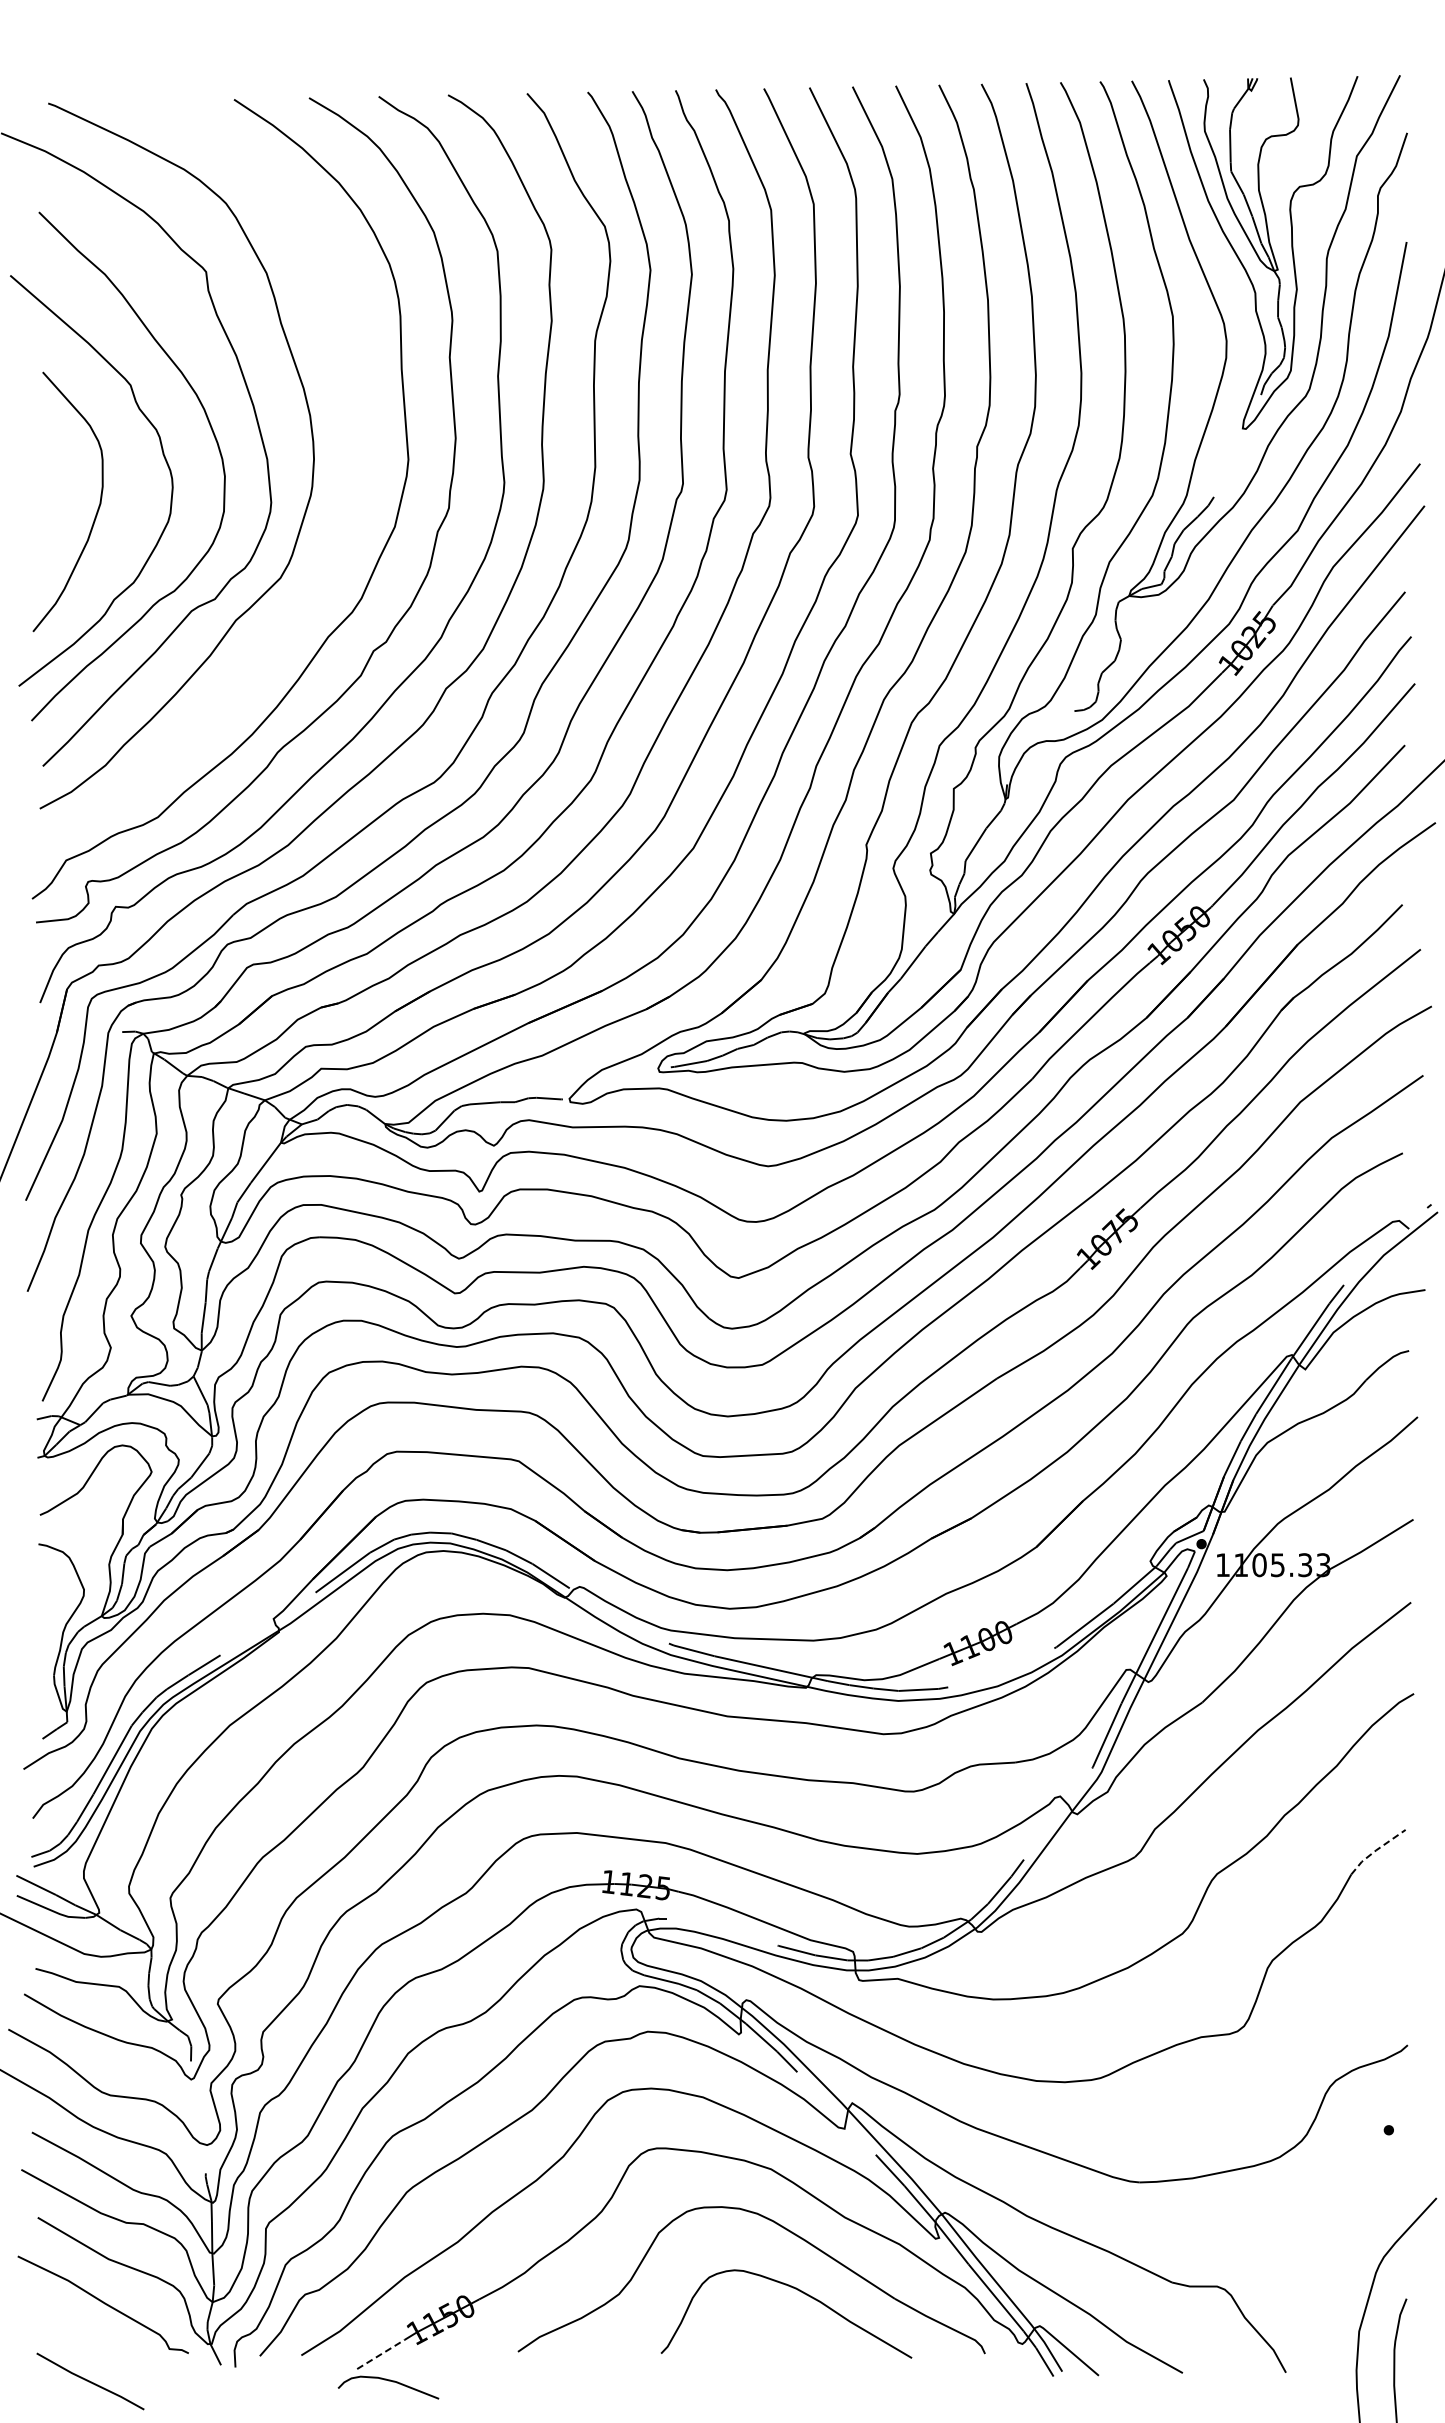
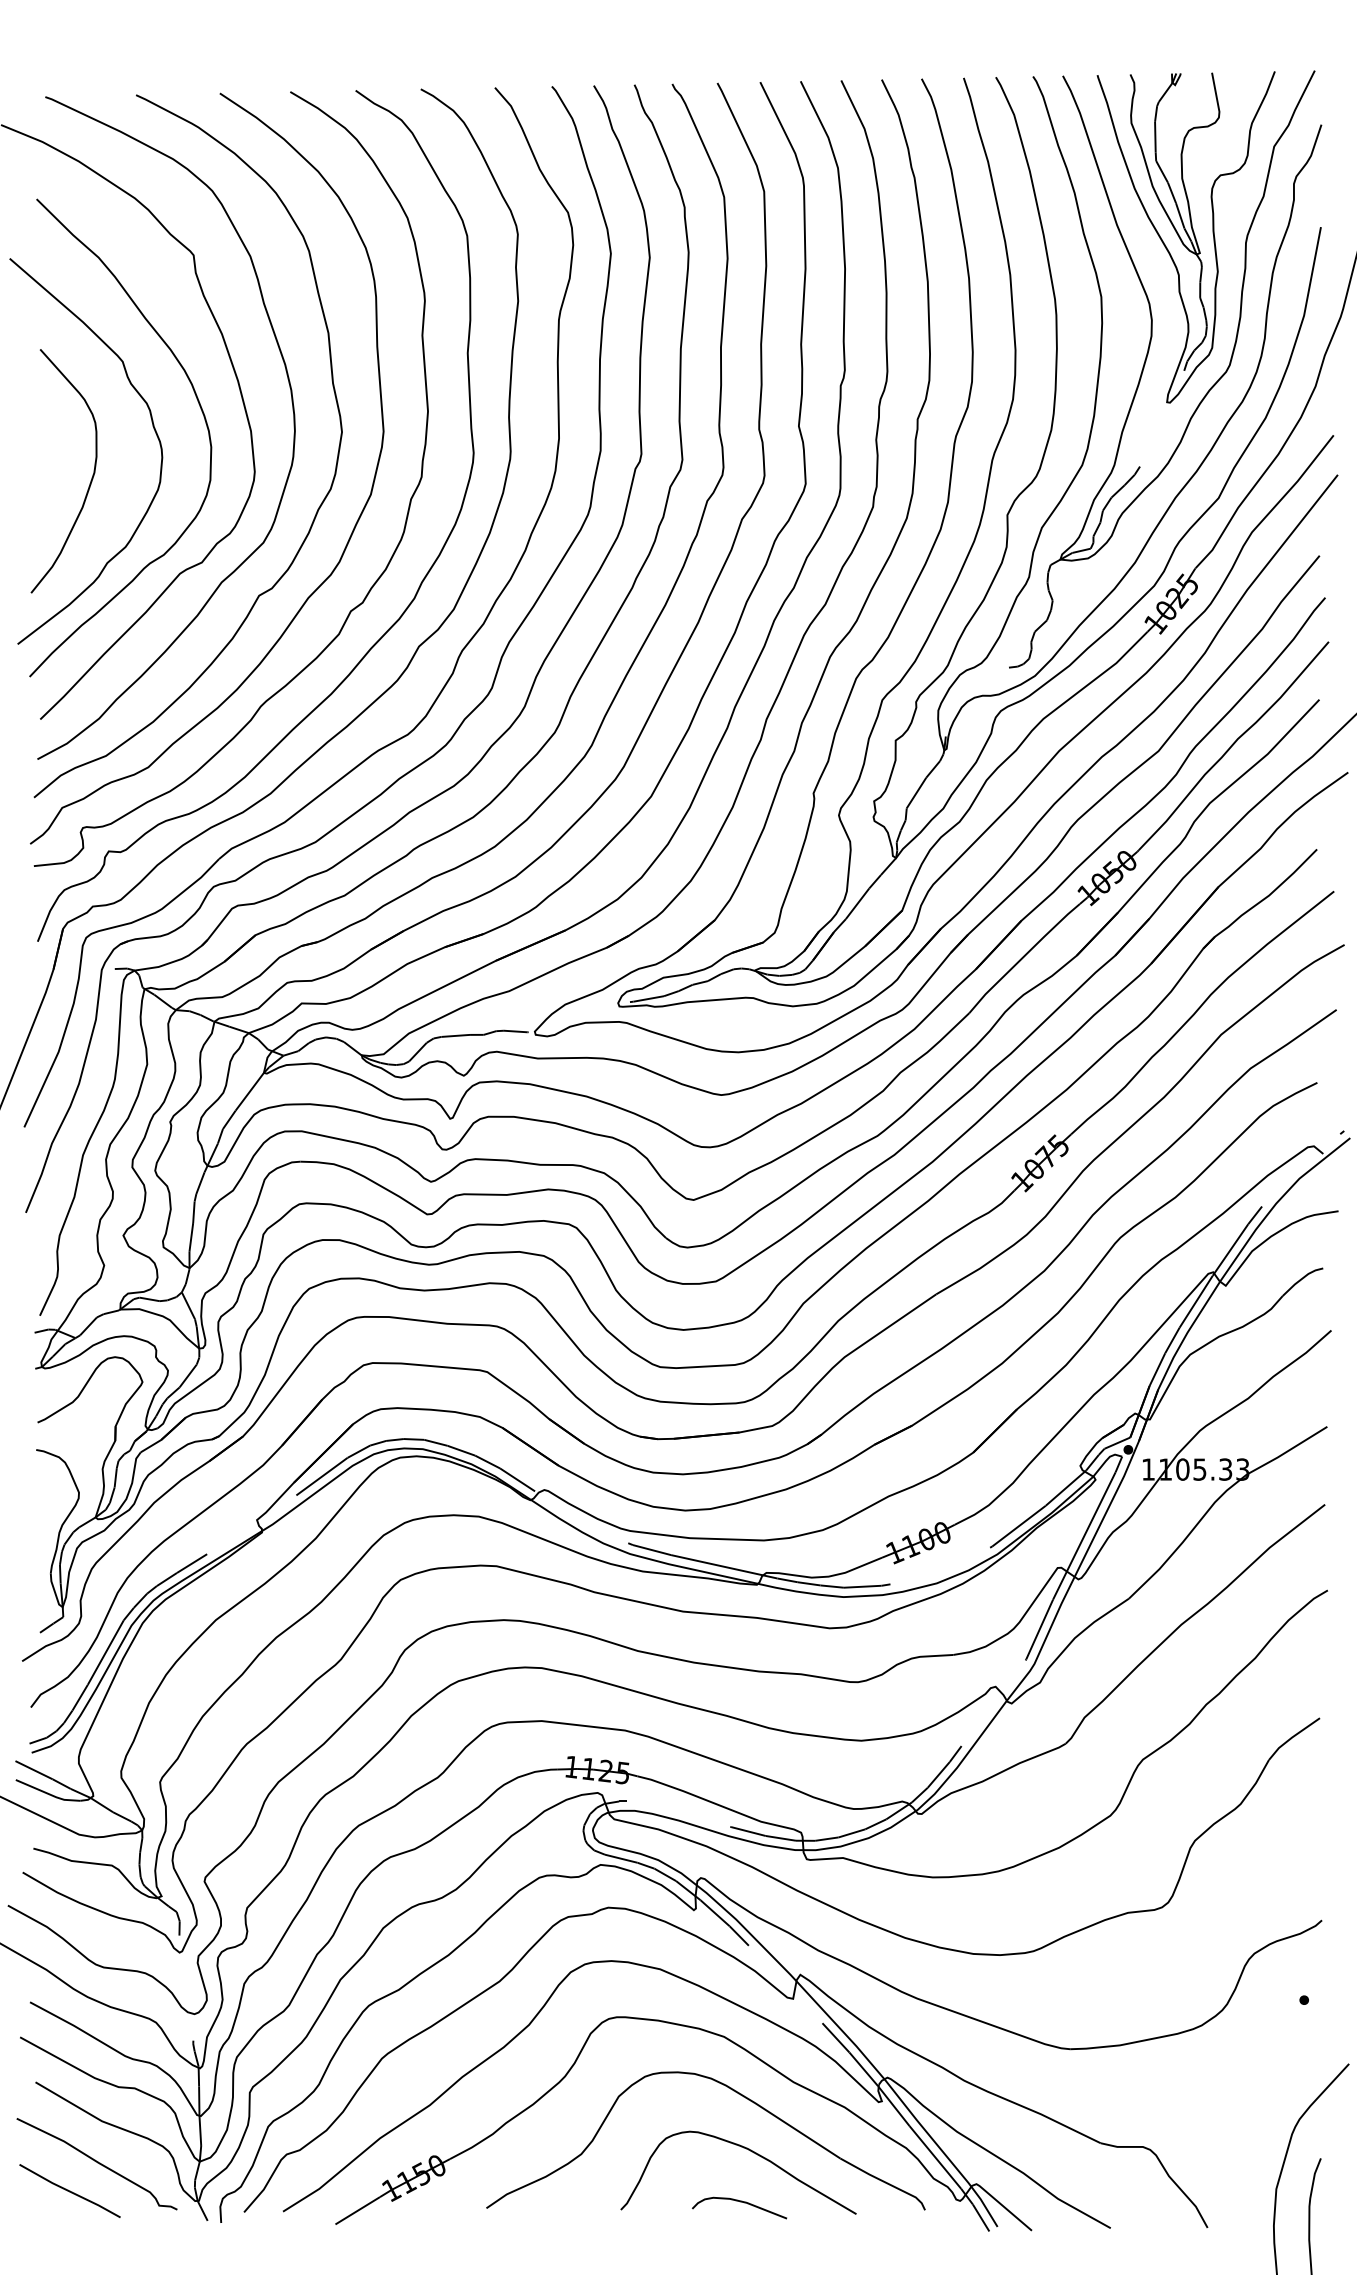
curve: (337, 543) -> (316, 510), added
line: (1376, 1850) -> (1292, 1737), dashed -> solid
line: (380, 2354) -> (357, 2210), dashed -> solid
line: (90, 2381) -> (70, 2191), moved
curve: (388, 2381) -> (739, 2202), moved

